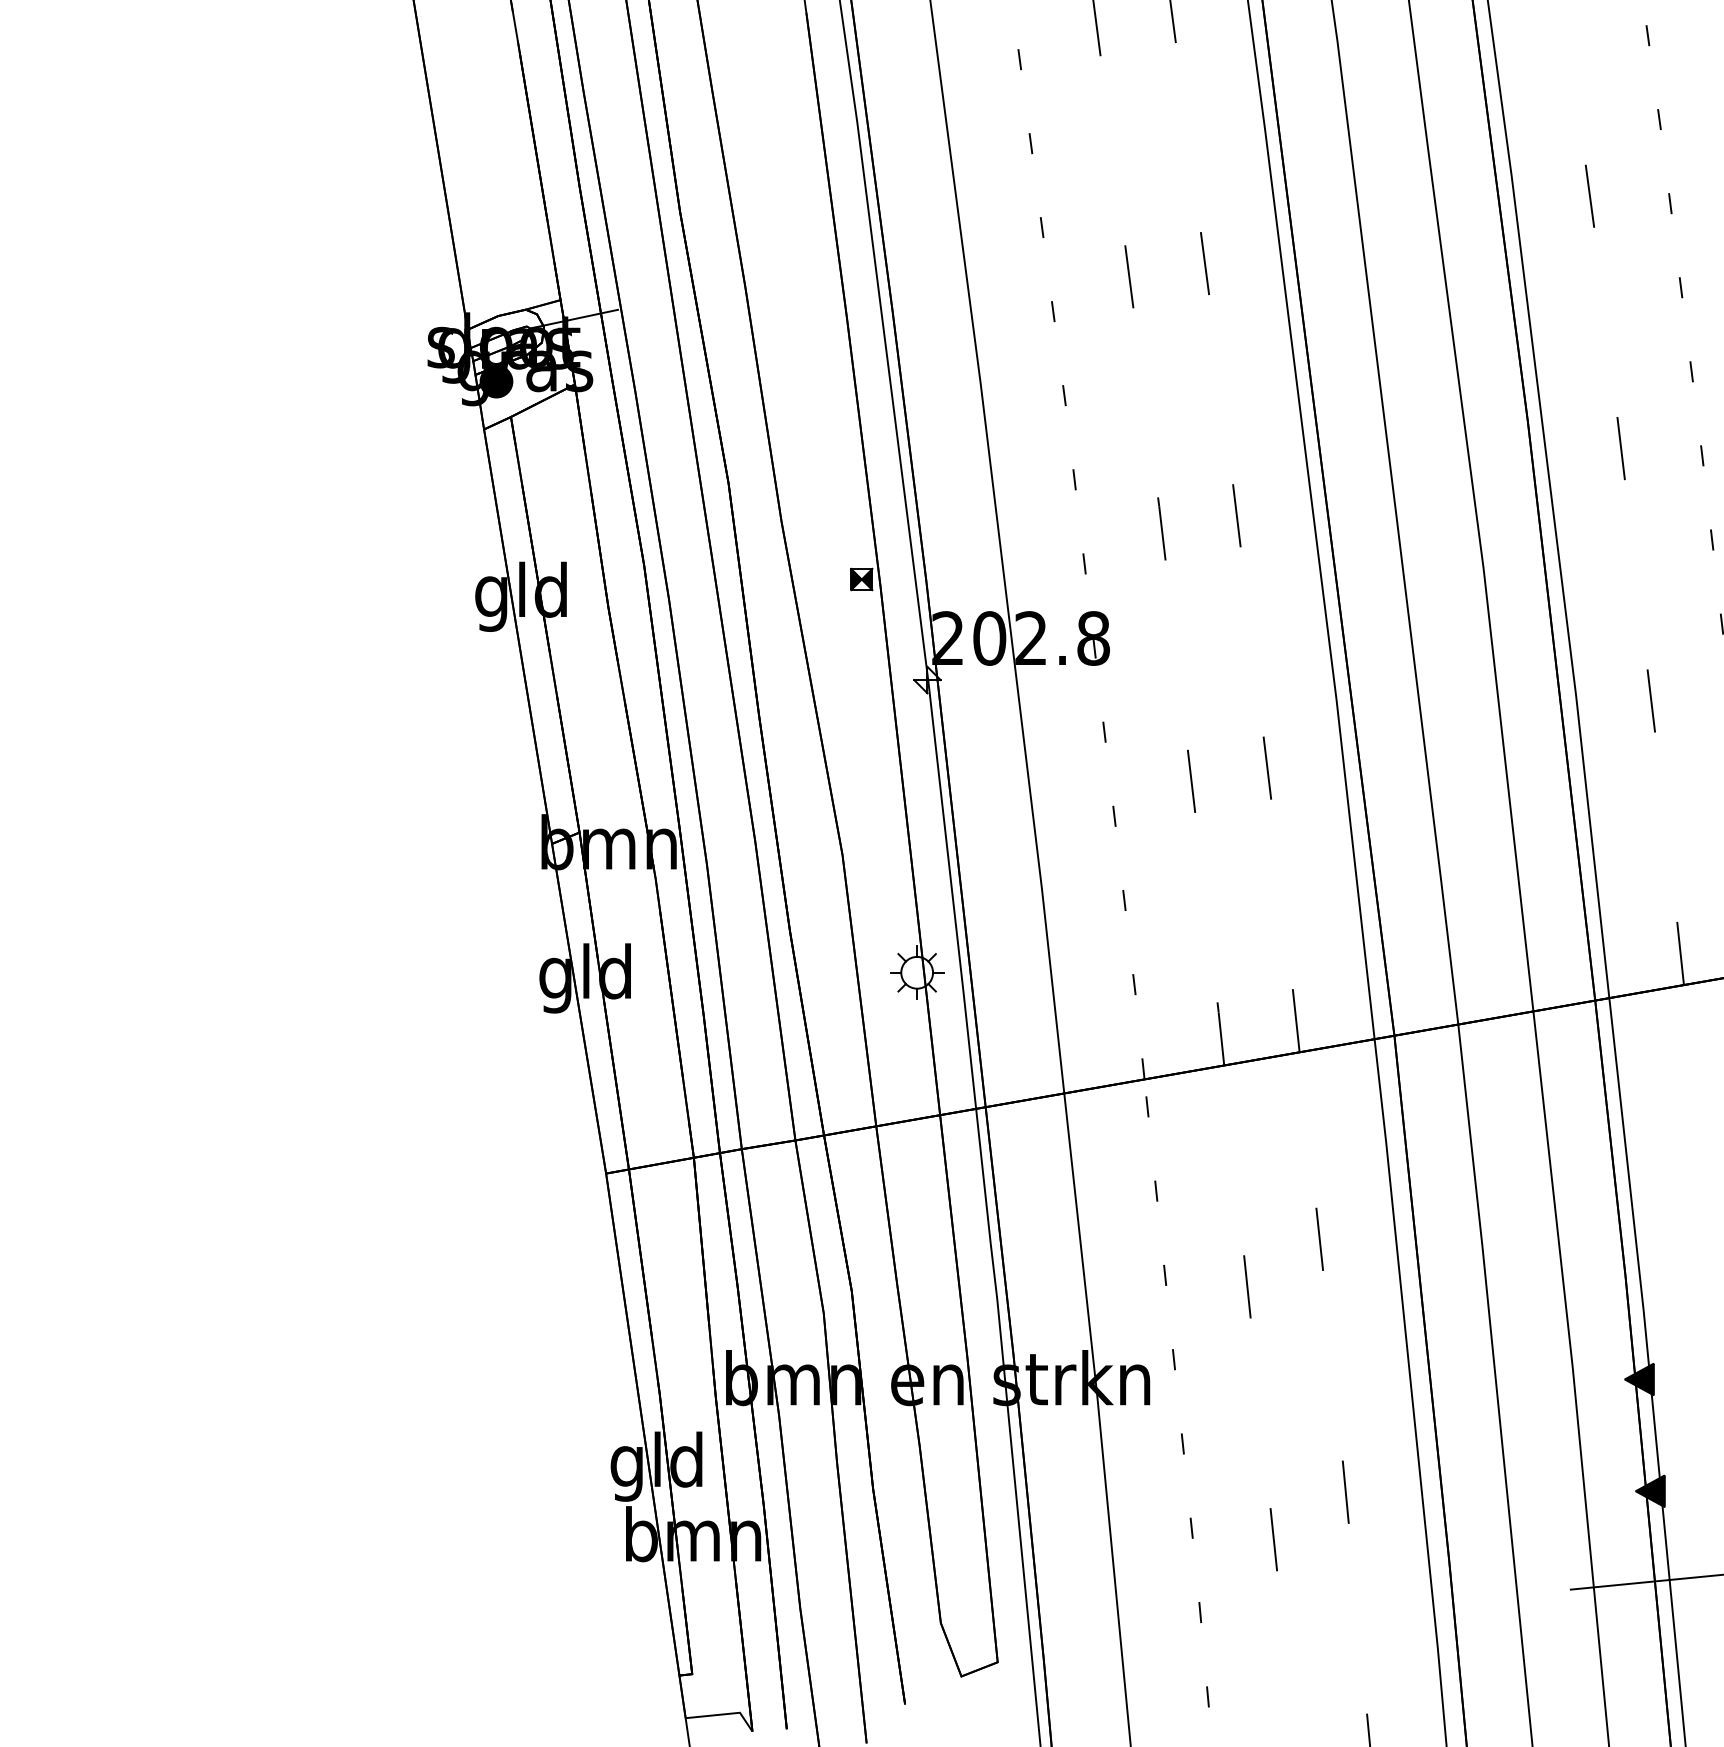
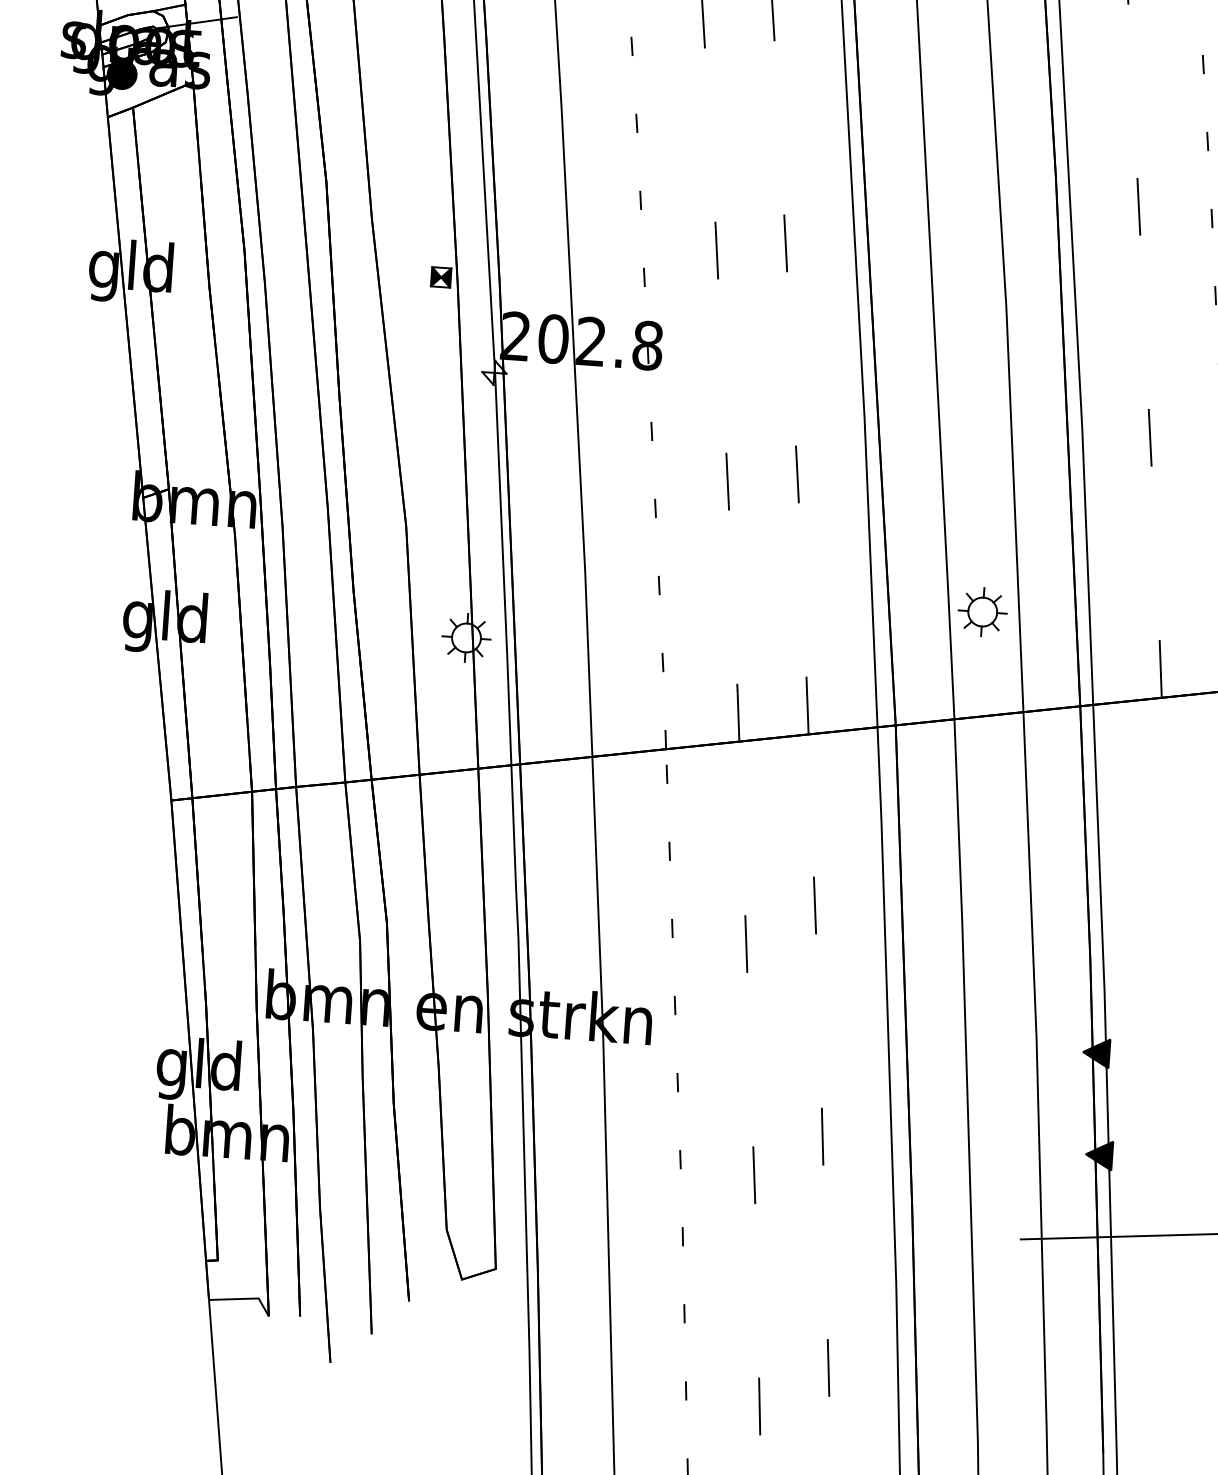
part: (1481, 904) -> (983, 611), added

